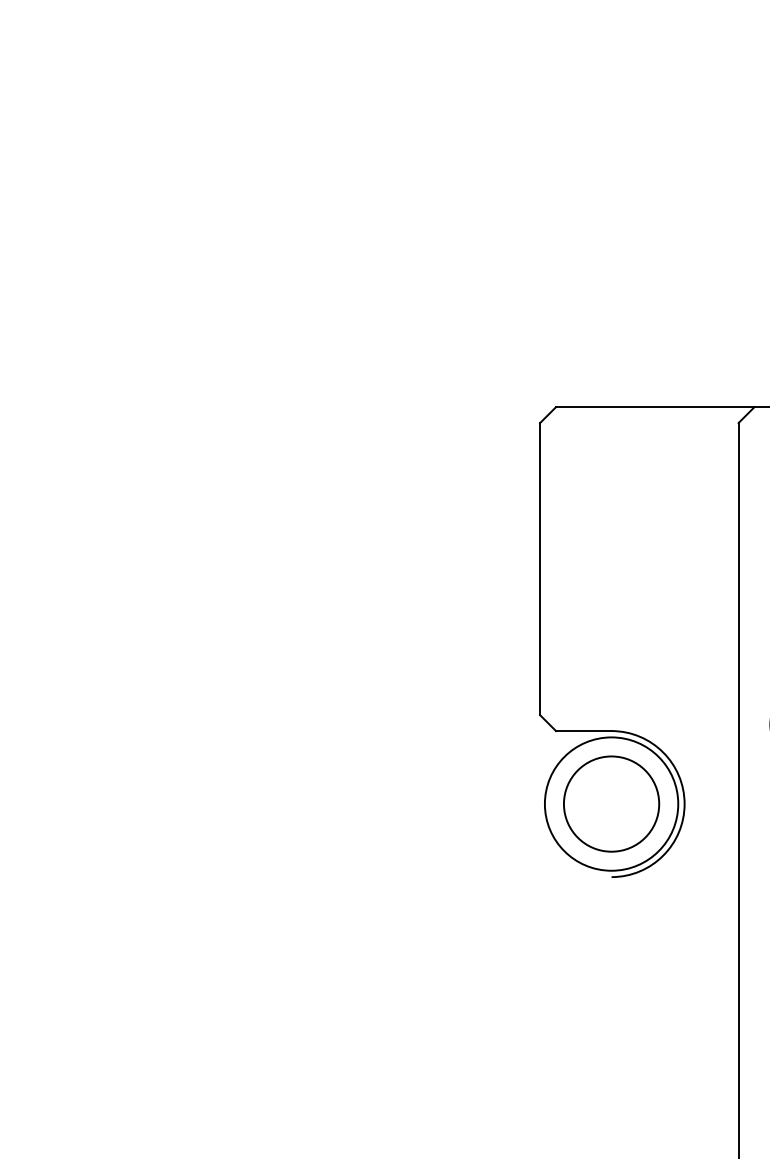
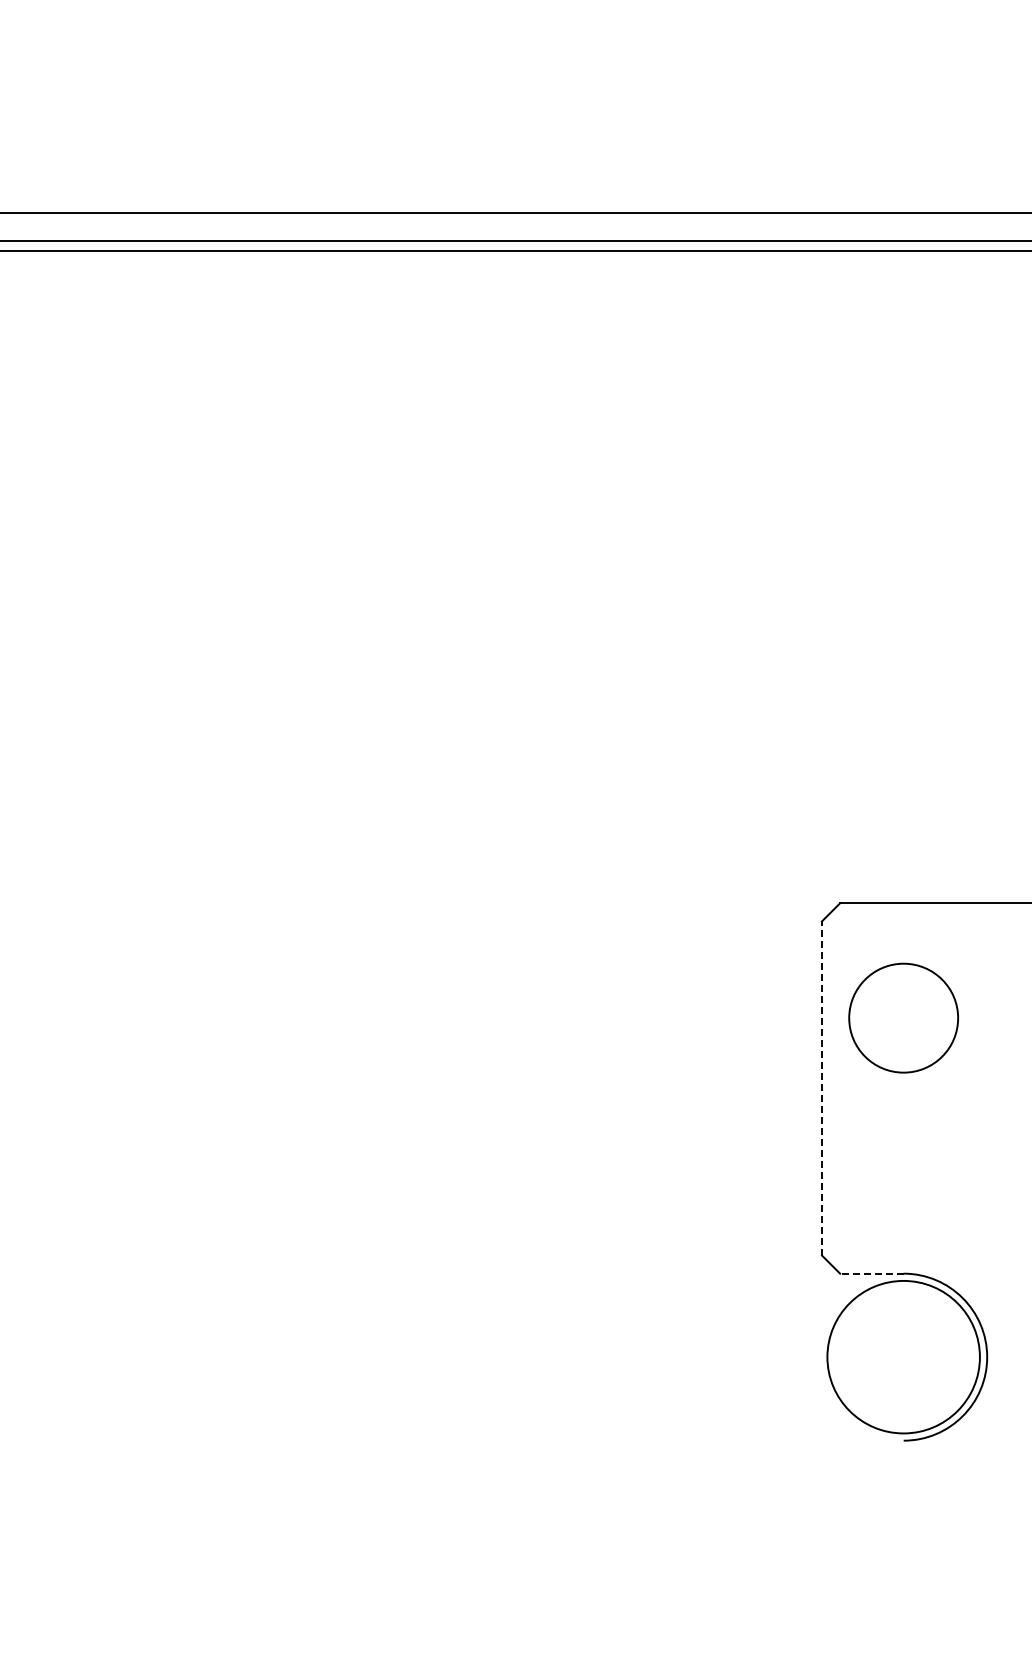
line: (539, 568) -> (821, 1087), solid -> dashed
line: (583, 730) -> (871, 1273), solid -> dashed
circle: (611, 803) -> (903, 1017), moved

